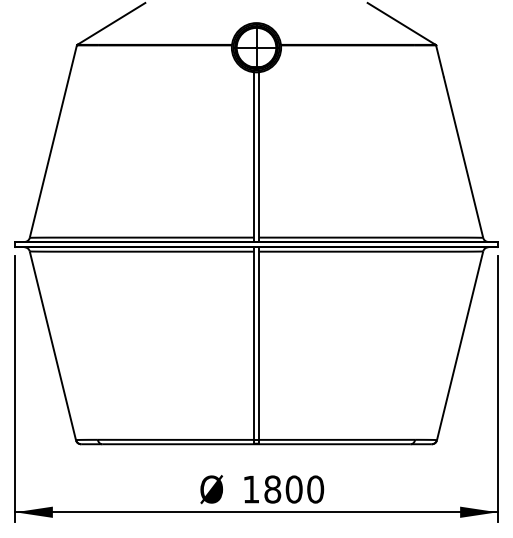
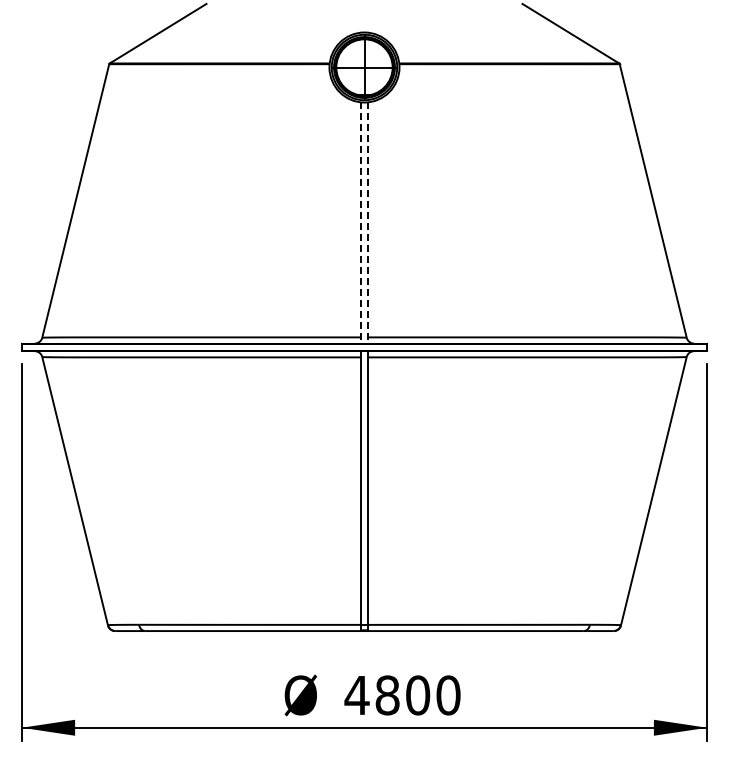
line: (253, 156) -> (360, 222), solid -> dashed
line: (259, 156) -> (368, 222), solid -> dashed
text: (250, 489) -> (356, 695), 1800 -> 4800

